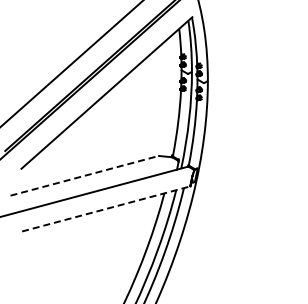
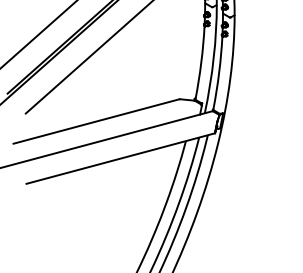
line: (84, 175) -> (96, 121), dashed -> solid
line: (106, 208) -> (121, 158), dashed -> solid

